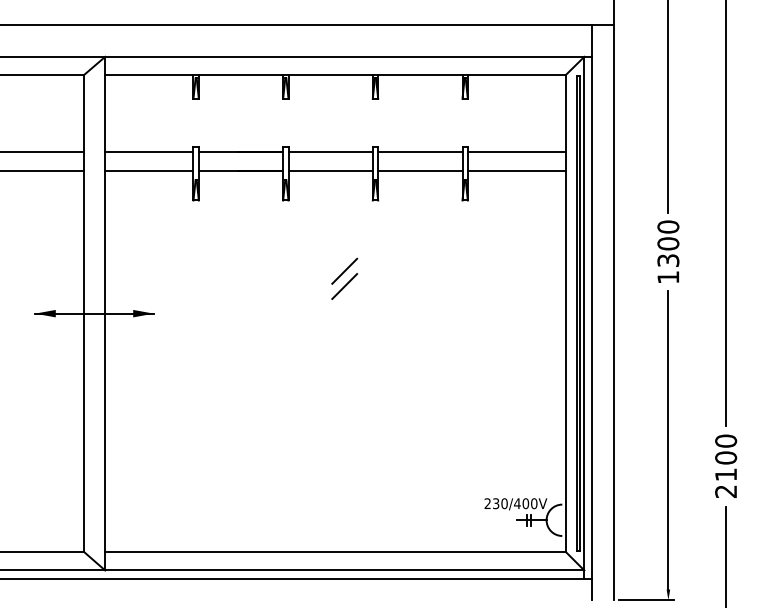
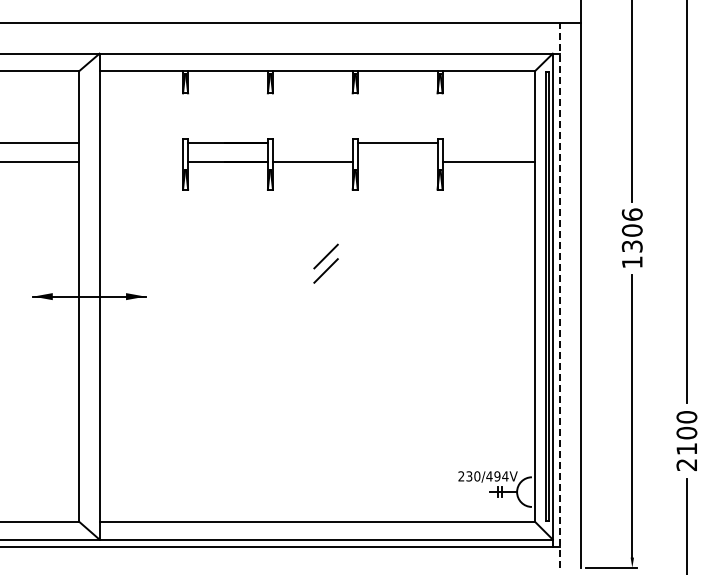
line: (149, 151) -> (141, 143), removed
line: (330, 151) -> (312, 143), removed
line: (516, 151) -> (488, 143), removed
line: (149, 170) -> (141, 161), removed
line: (420, 170) -> (397, 161), removed
text: (667, 226) -> (631, 214), 1300 -> 1306
line: (592, 312) -> (560, 295), solid -> dashed
text: (530, 503) -> (501, 476), 230/400V -> 230/494V

